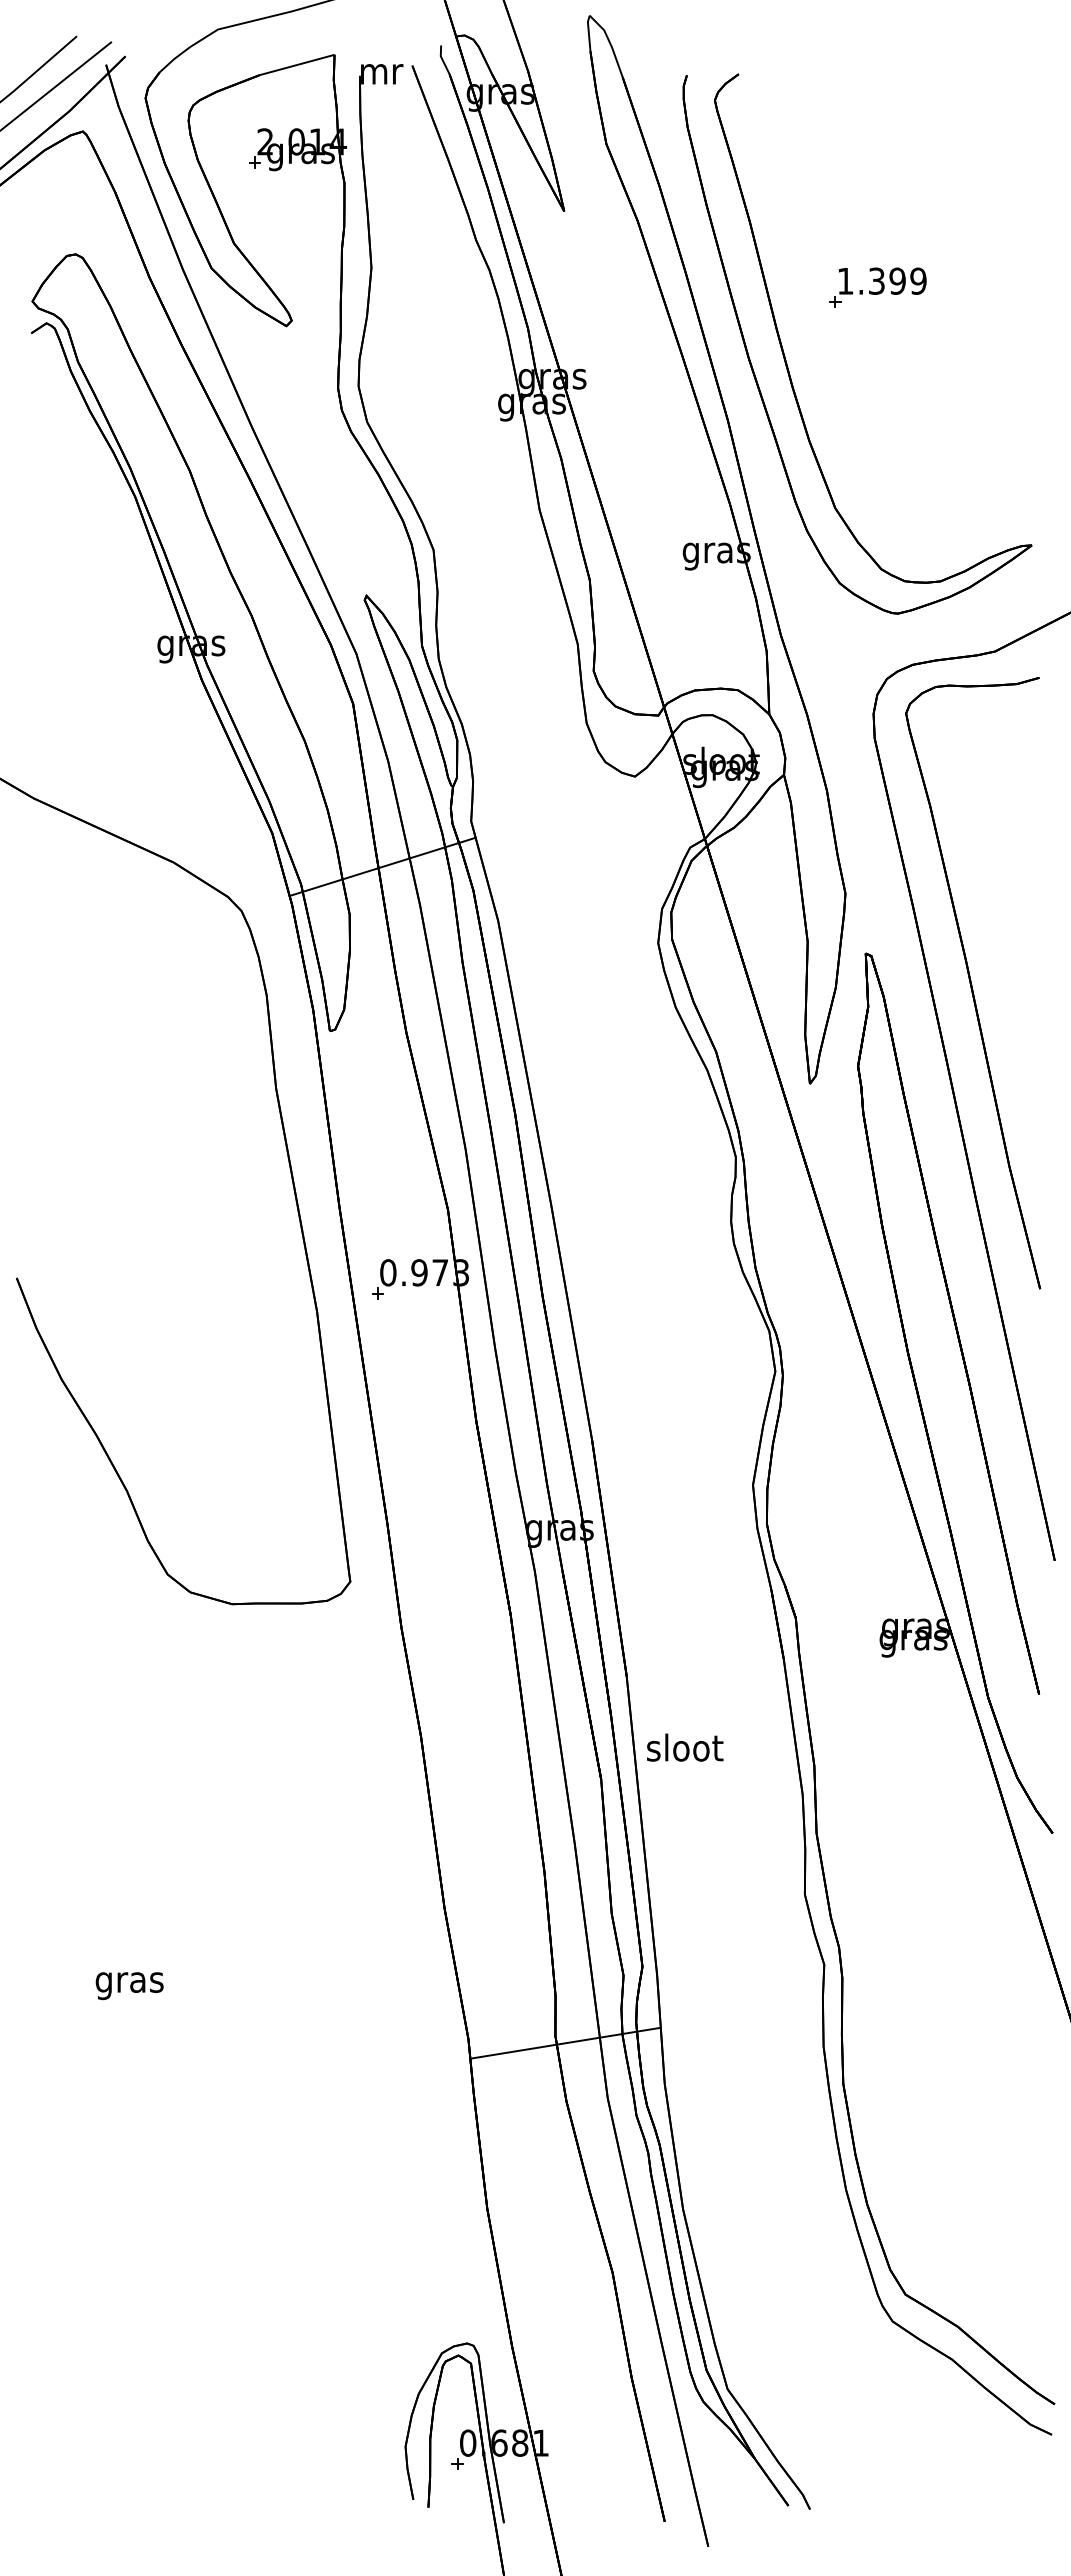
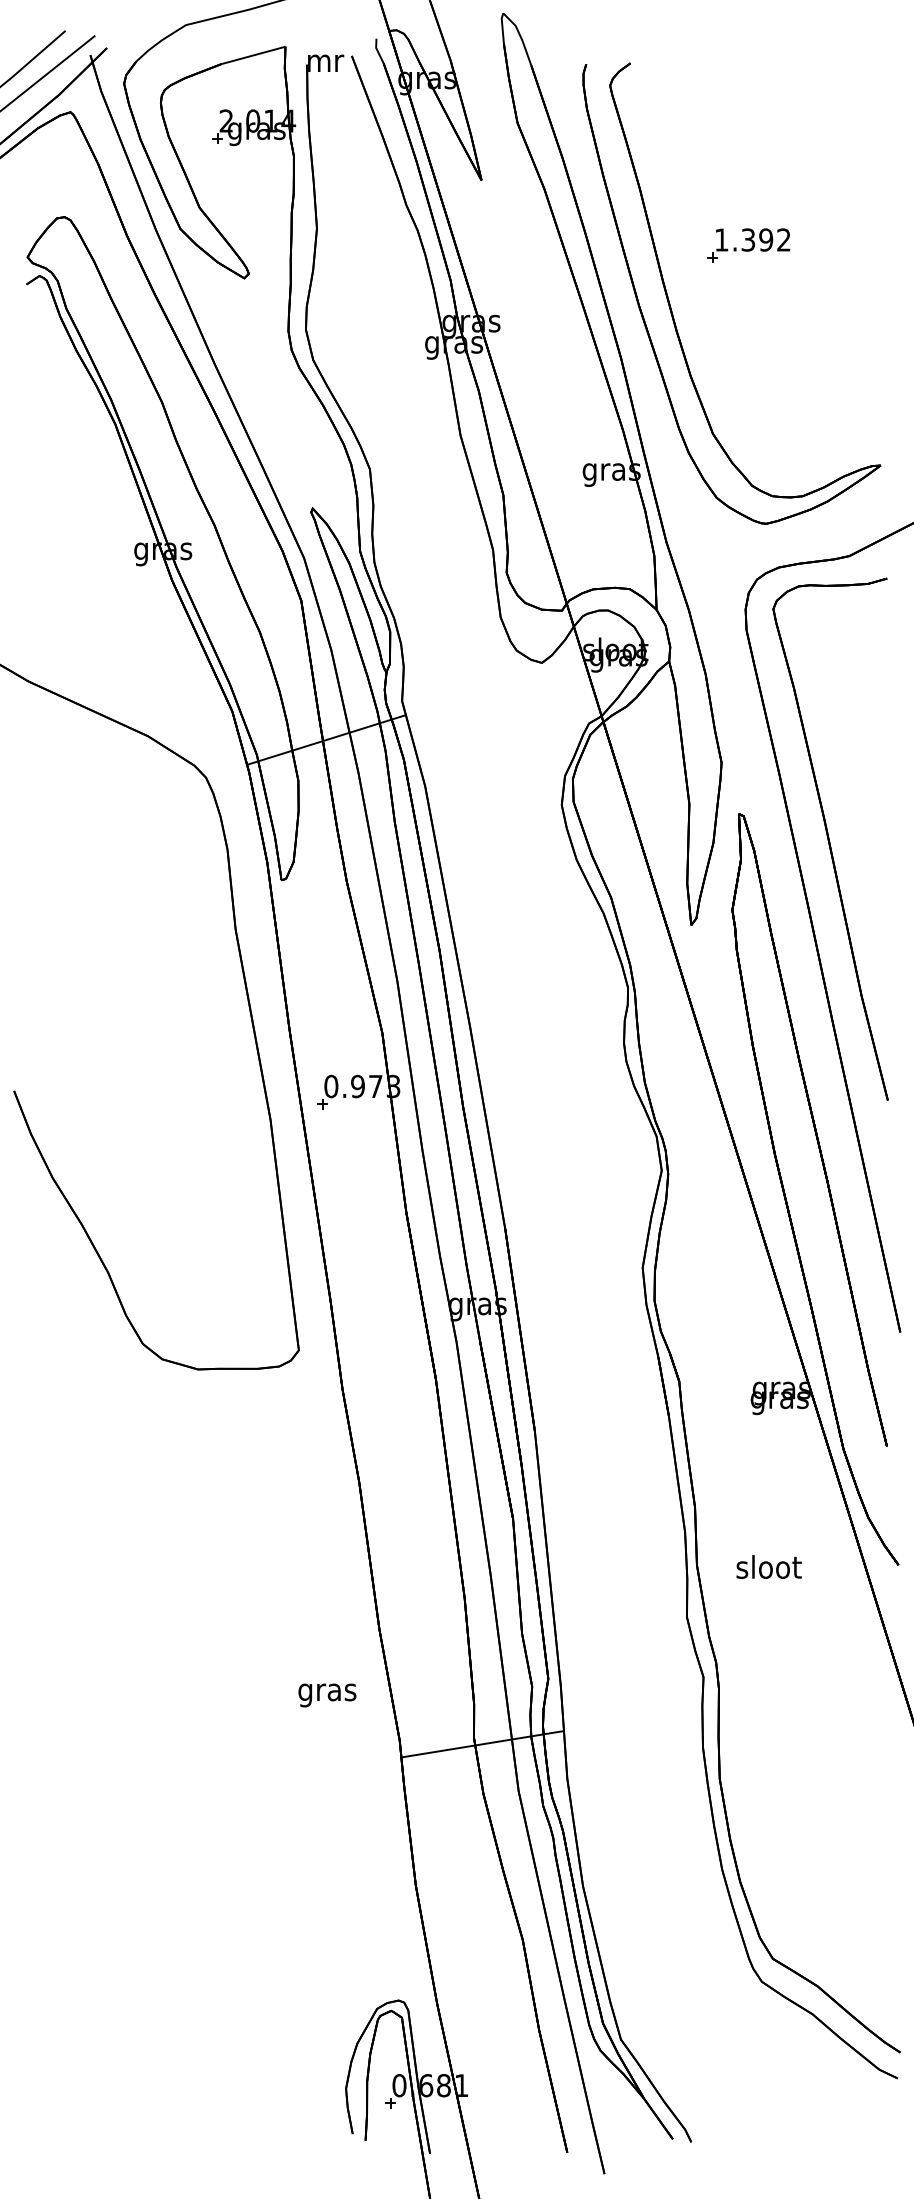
text: (918, 280) -> (783, 239), 1.399 -> 1.392
text: (685, 1747) -> (769, 1566), moved
text: (129, 1986) -> (327, 1695), moved

